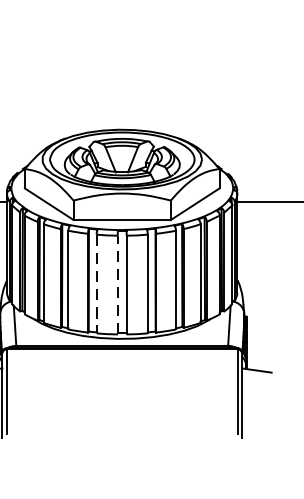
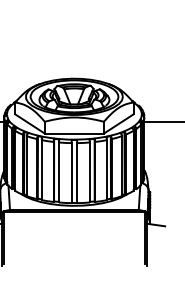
line: (96, 284) -> (58, 172), dashed -> solid
line: (117, 284) -> (71, 172), dashed -> solid

